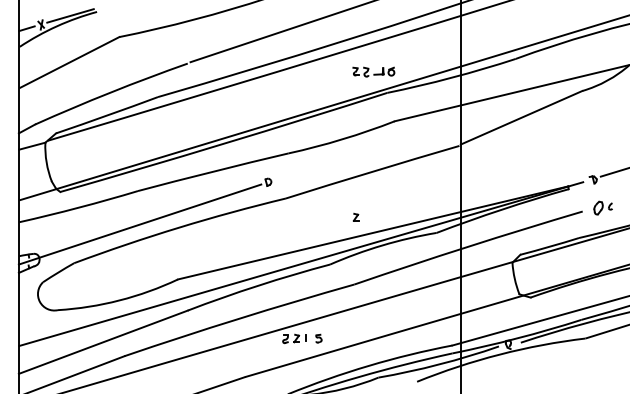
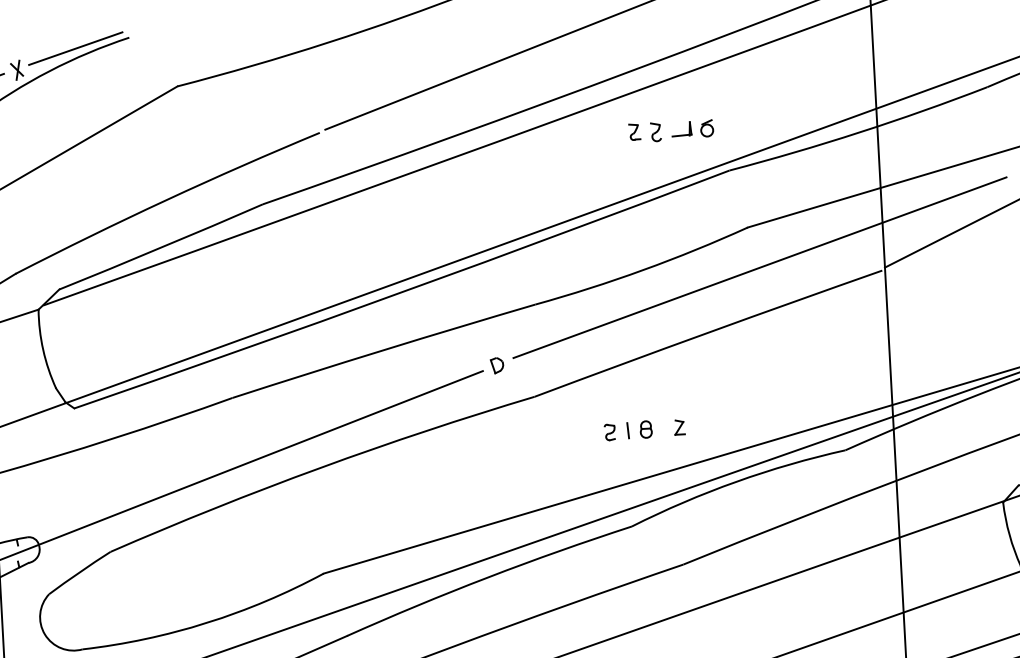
part: (373, 71) -> (670, 129), moved
line: (399, 140) -> (759, 266), added
part: (330, 217) -> (627, 430), added

